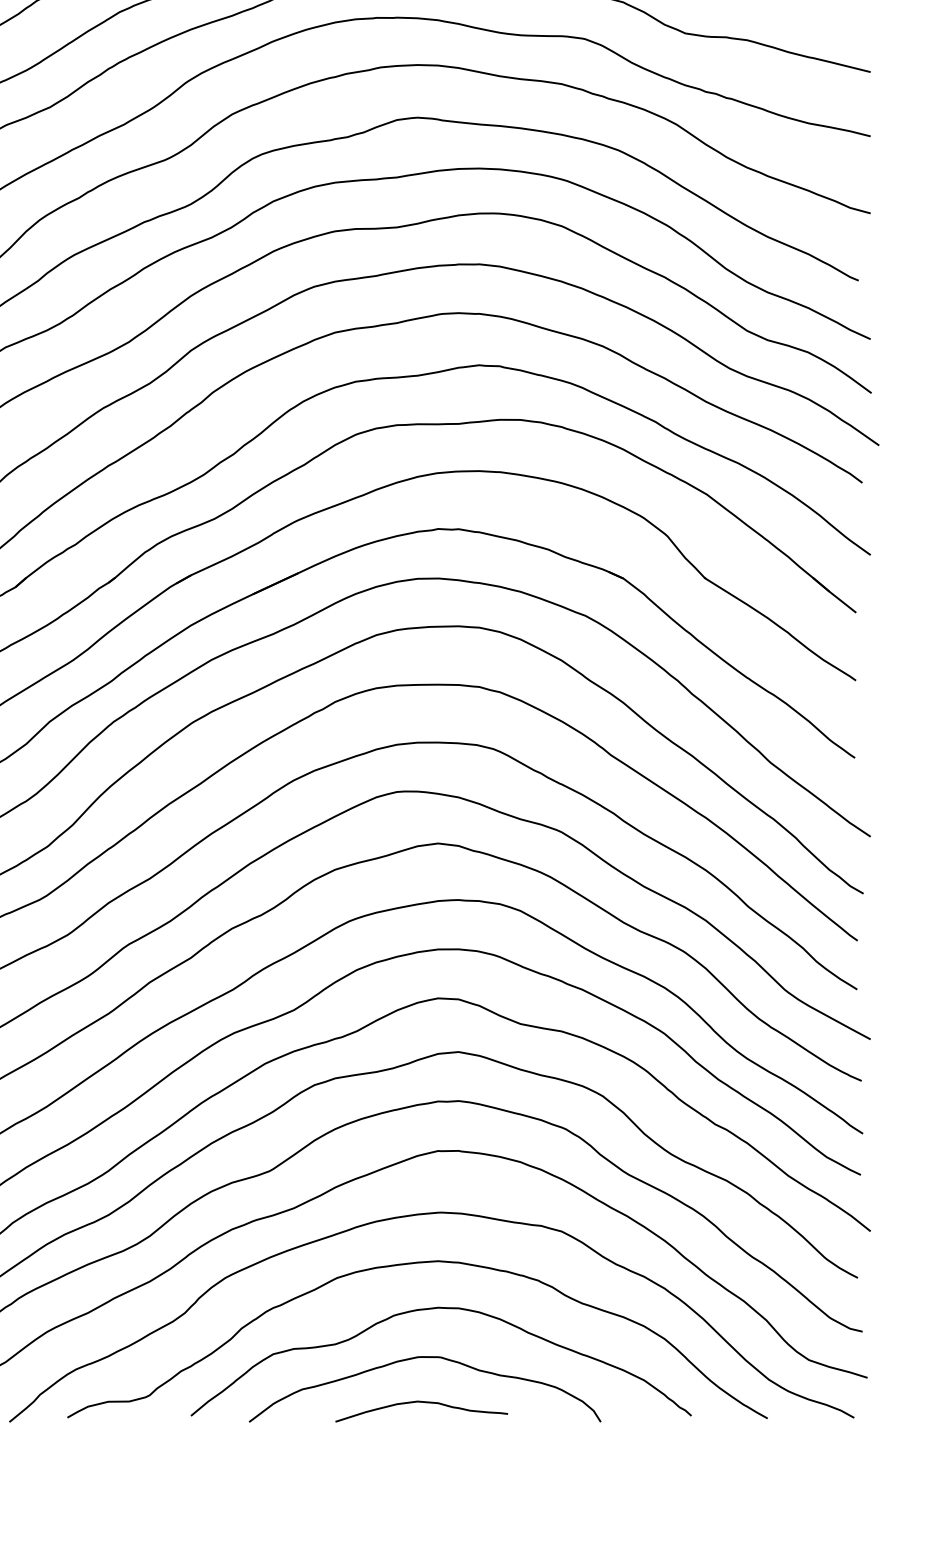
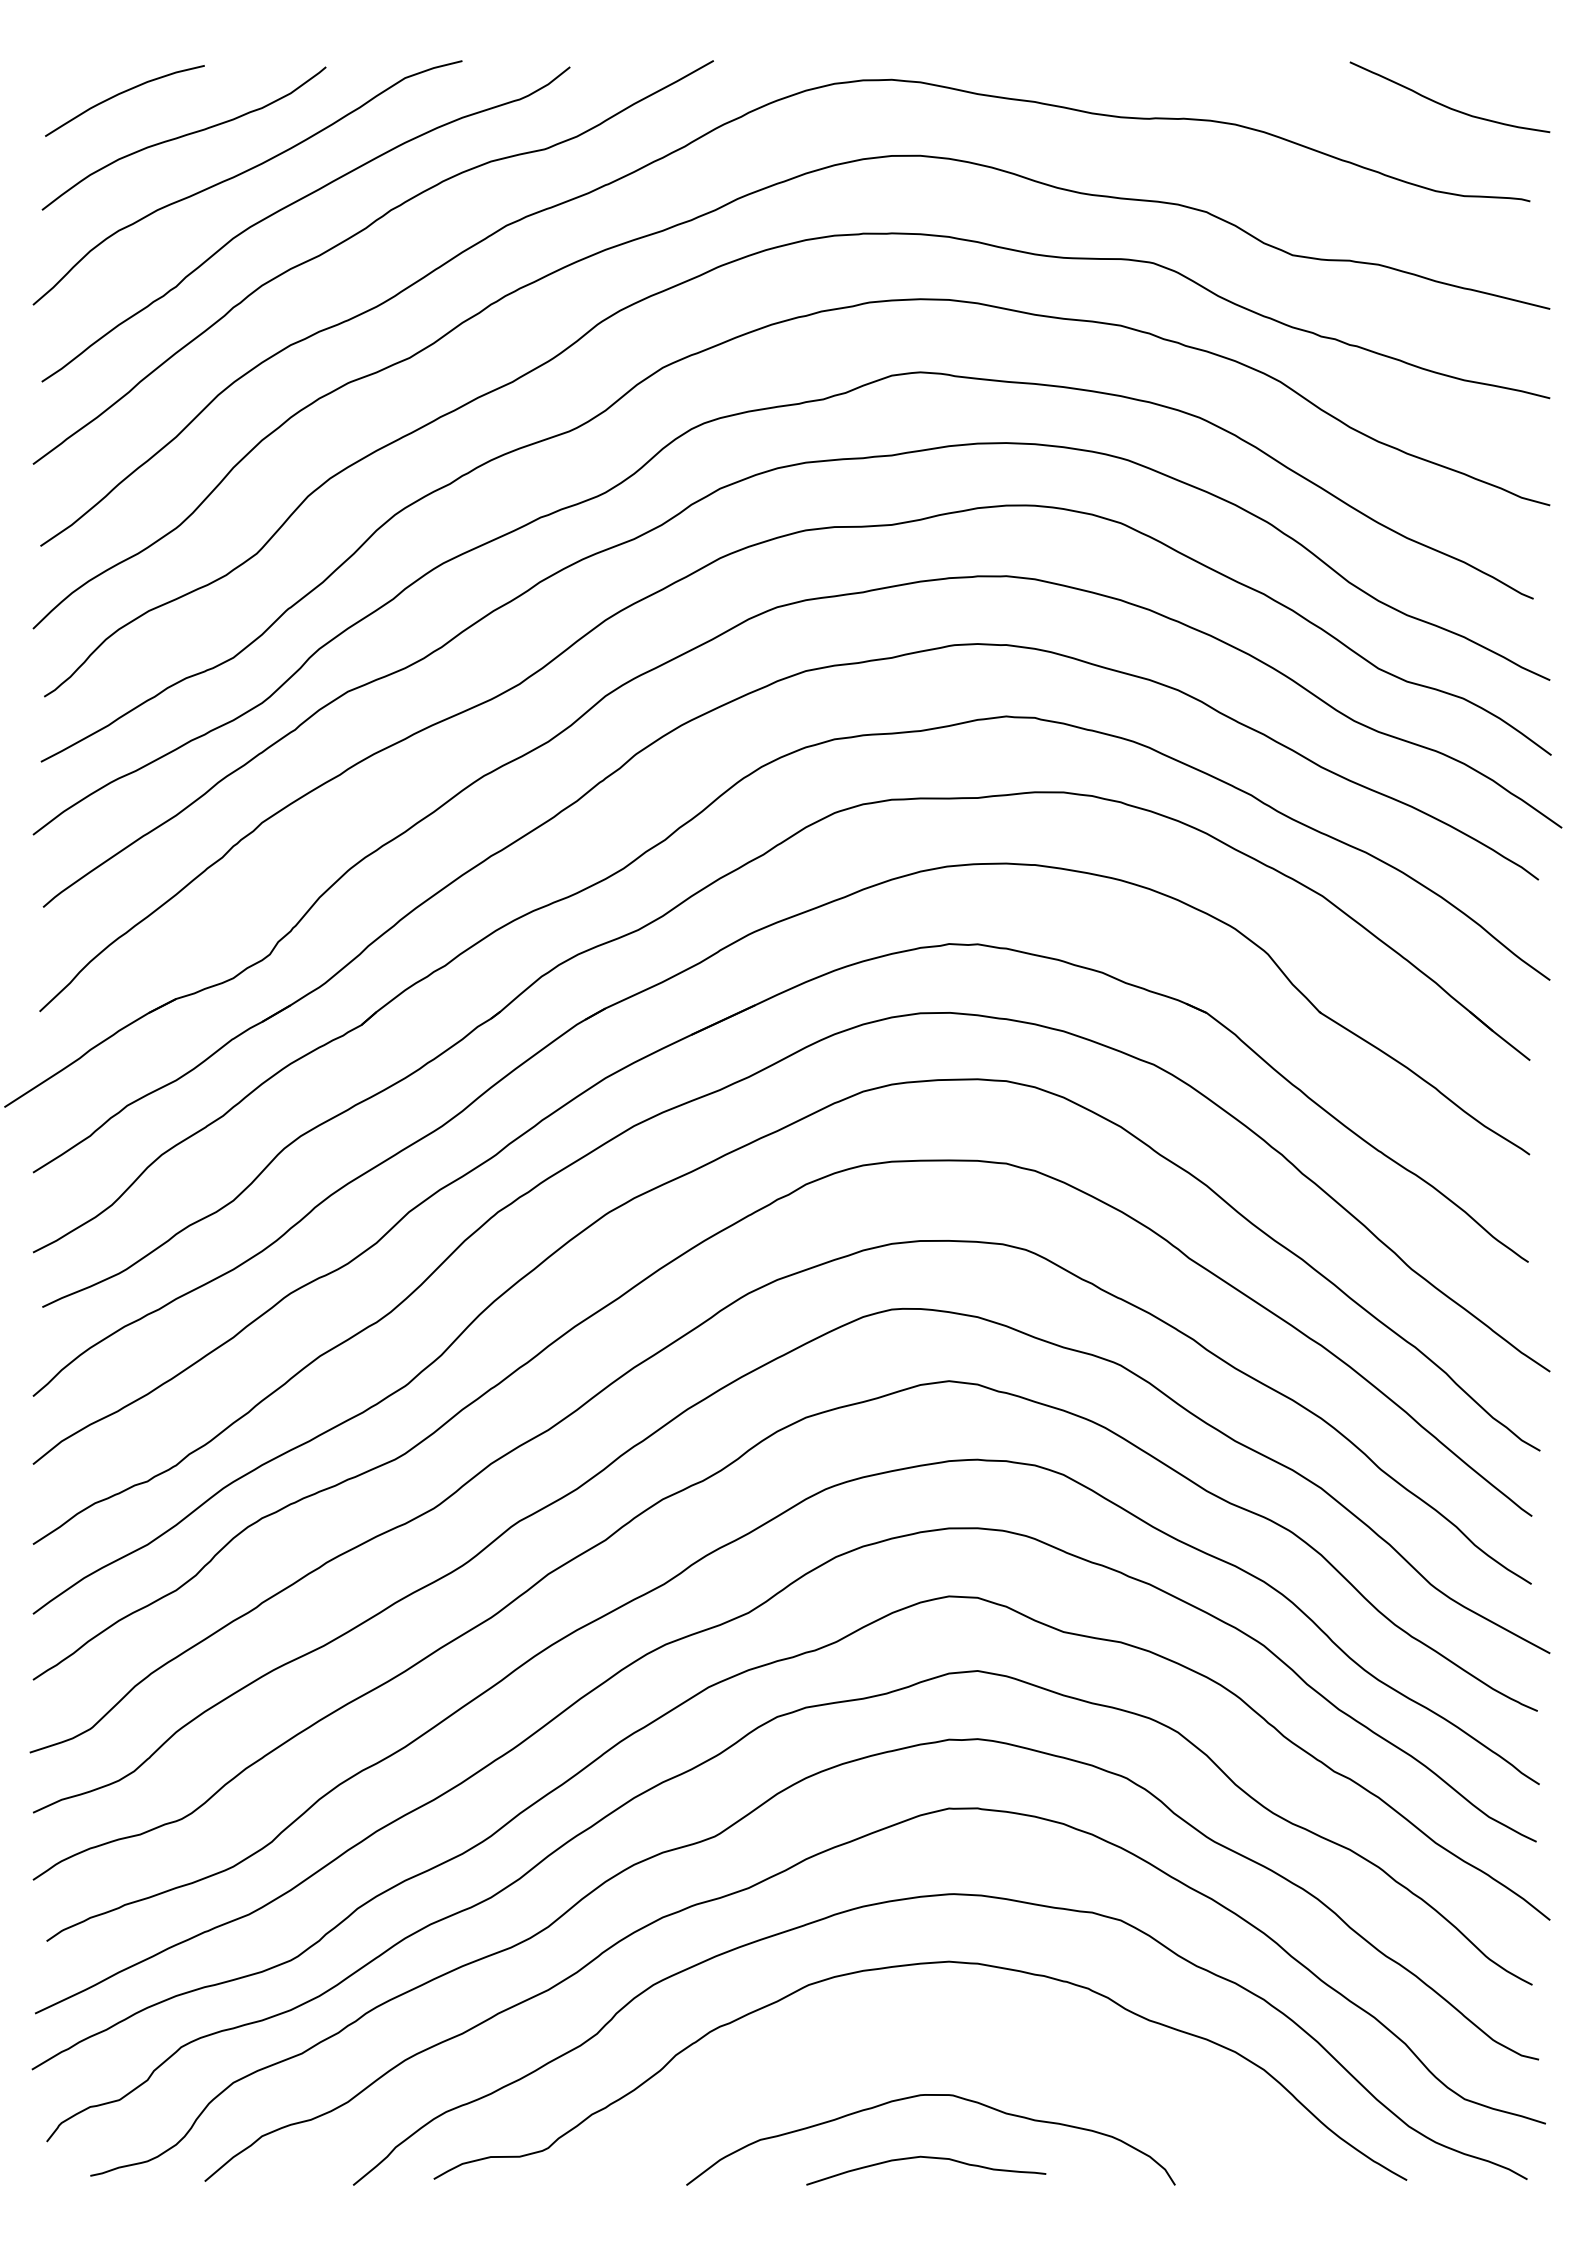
curve: (433, 1309) -> (942, 2028), removed

